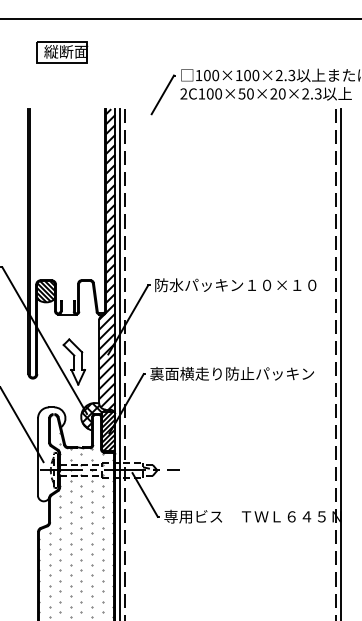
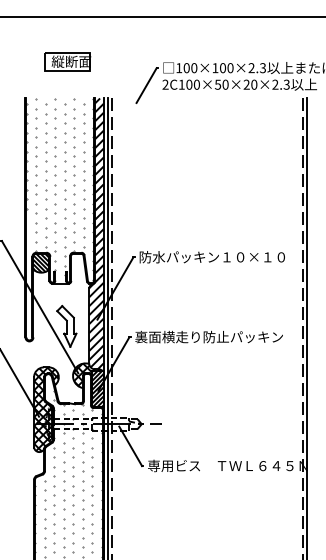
part: (61, 51) -> (67, 61), moved
hatch: (66, 210) -> (59, 189), added
hatch: (51, 454) -> (46, 409), added

